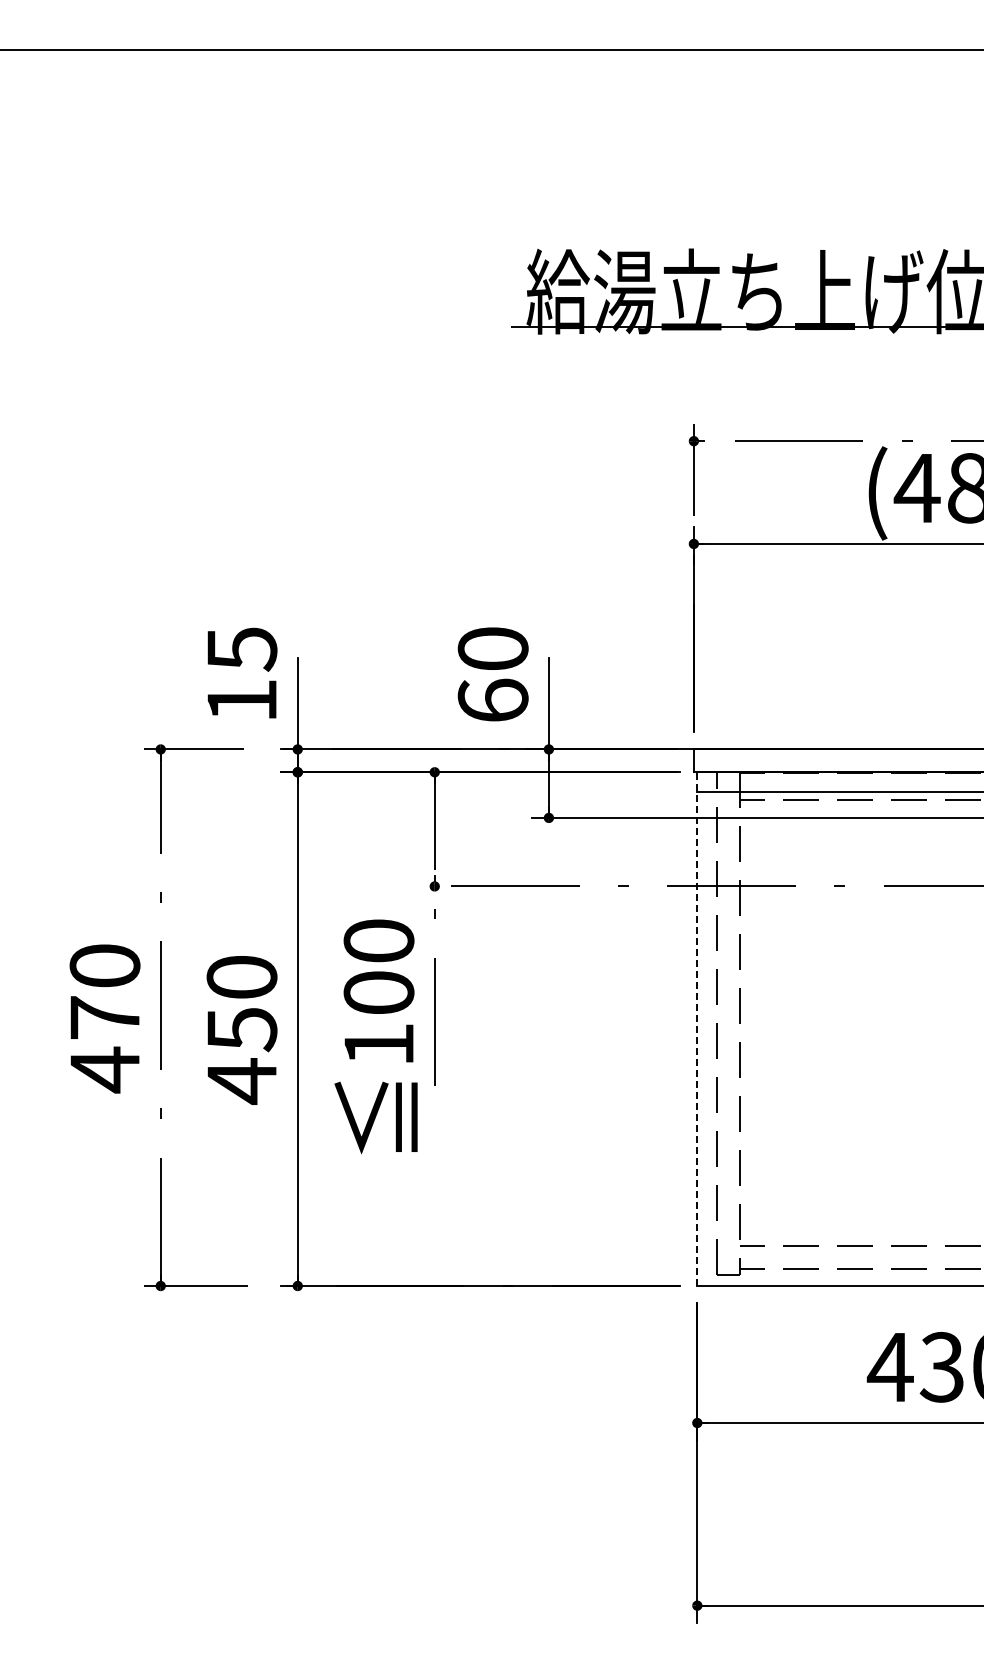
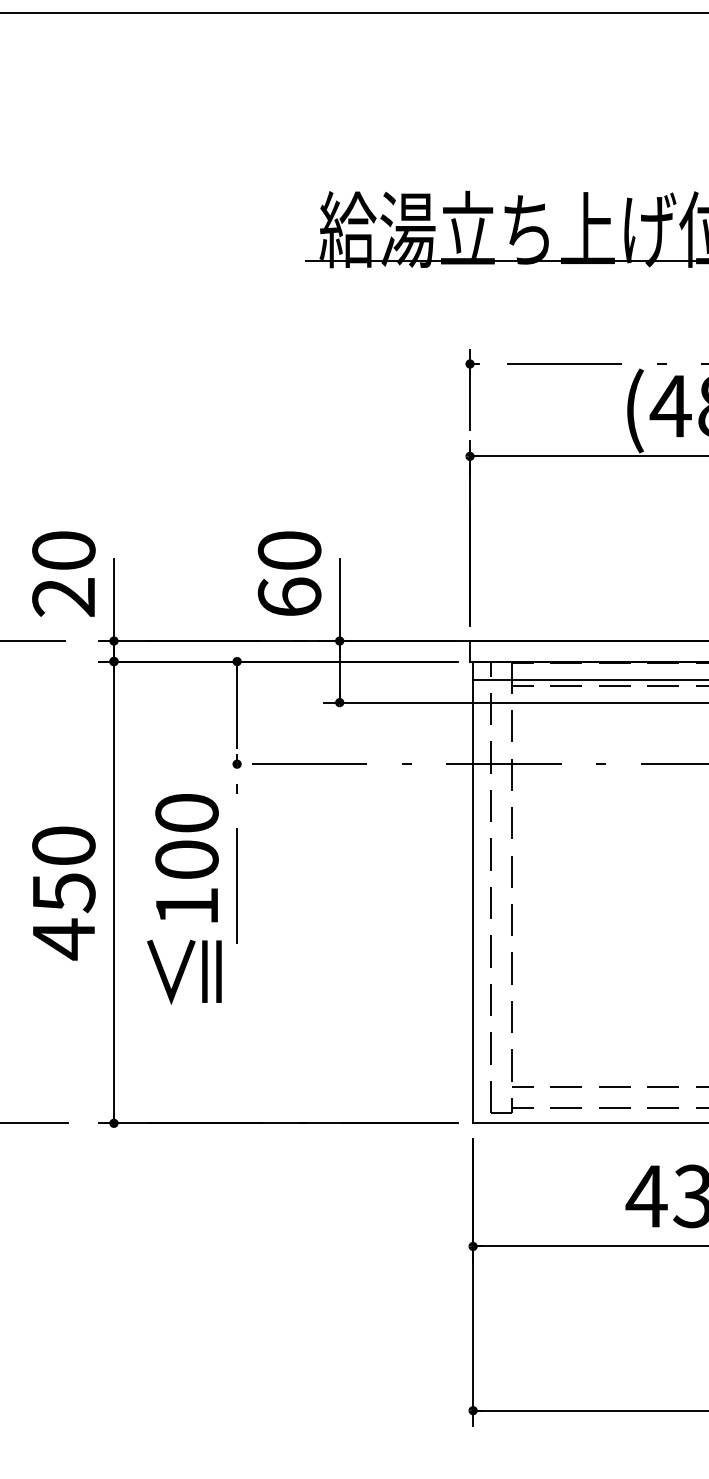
text: (241, 674) -> (63, 573), 15 -> 20
line: (697, 1029) -> (473, 892), dashed -> solid

